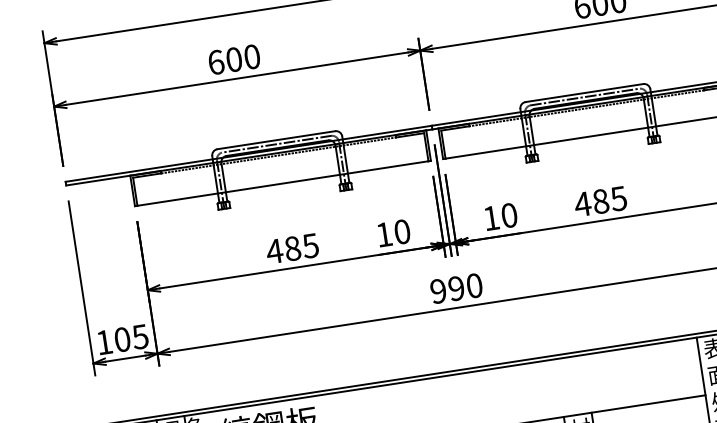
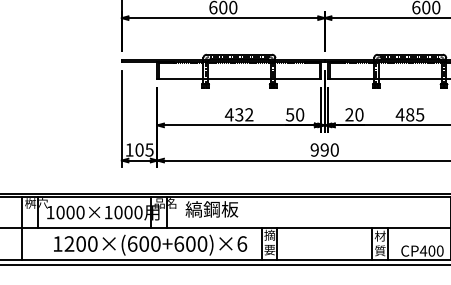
text: (491, 217) -> (349, 114), 10 -> 20
text: (384, 233) -> (290, 114), 10 -> 50
text: (301, 246) -> (244, 114), 485 -> 432

